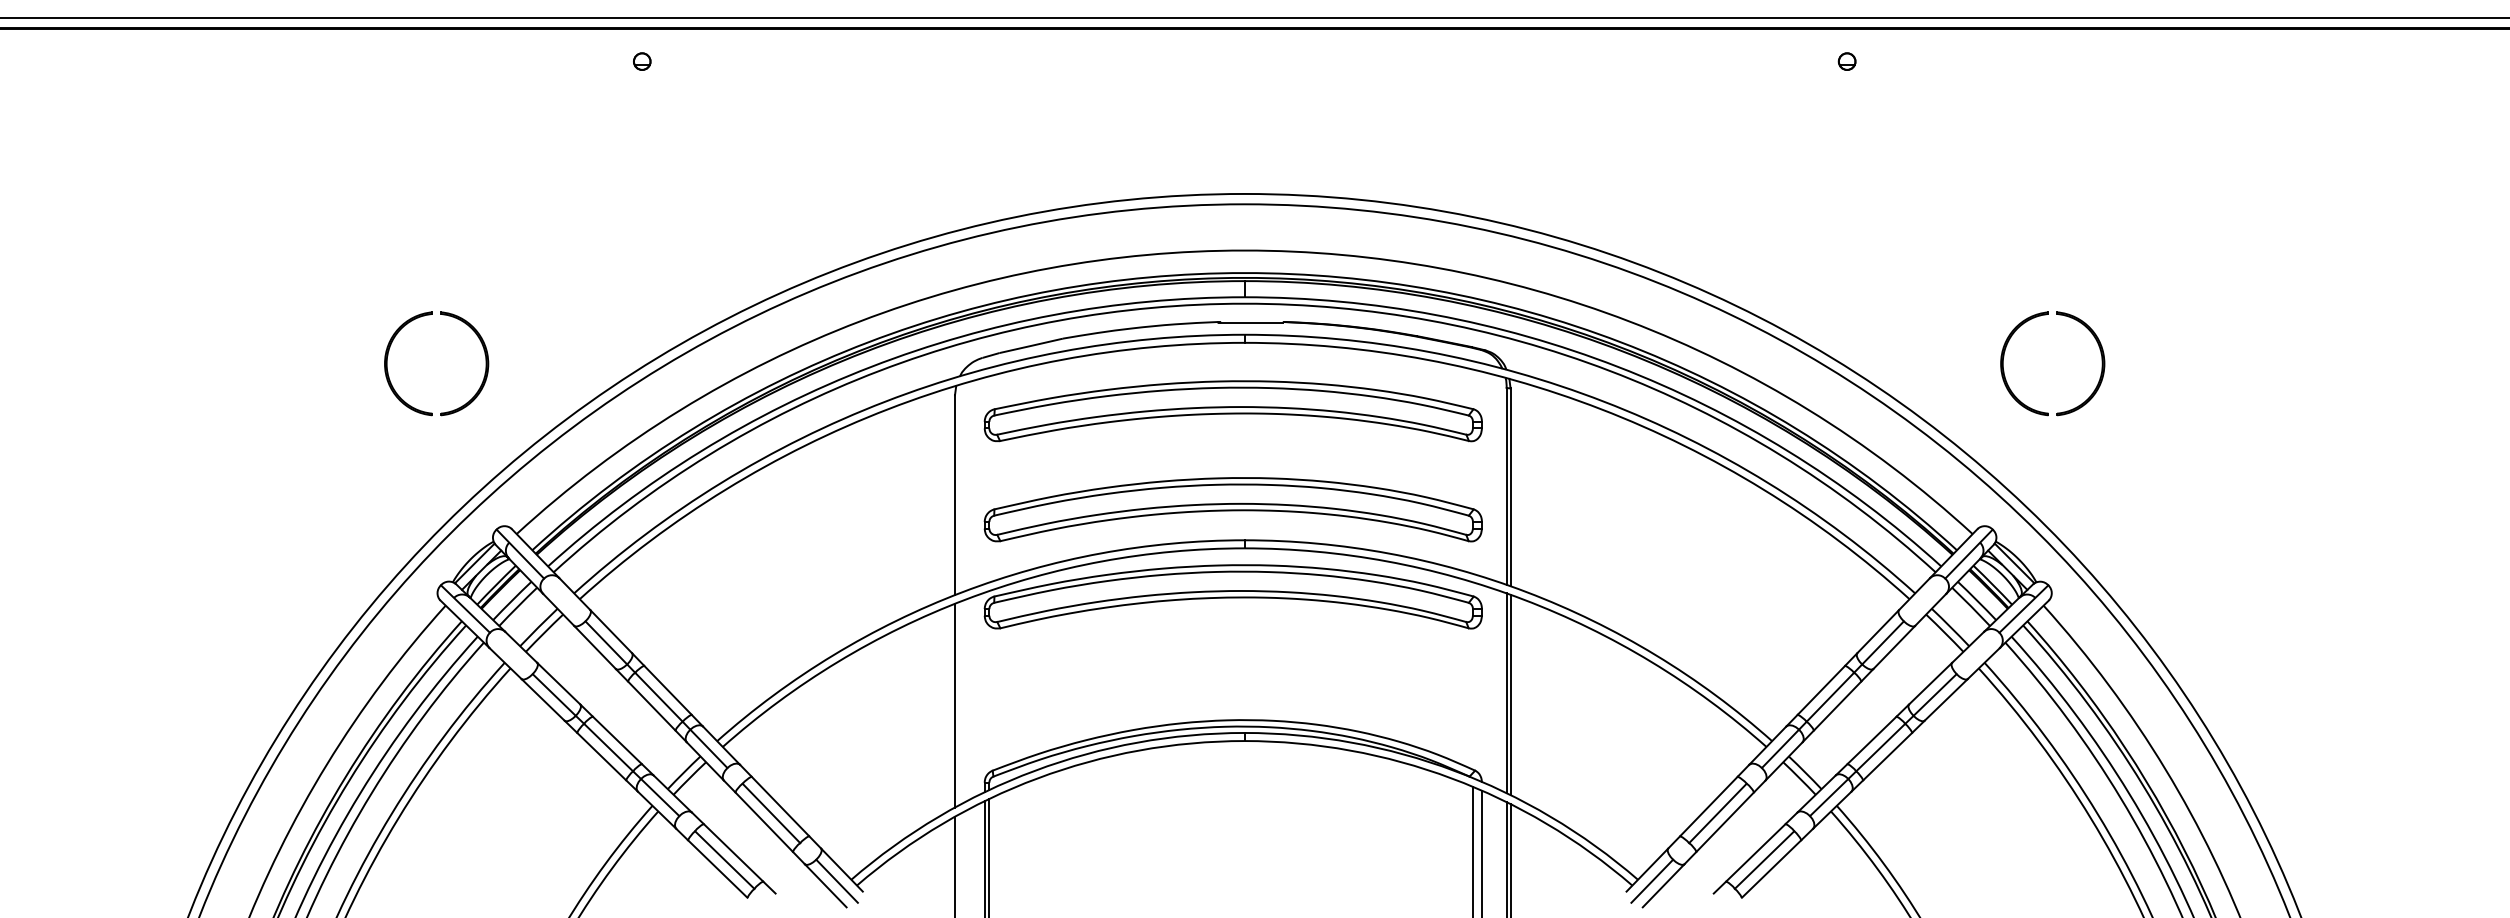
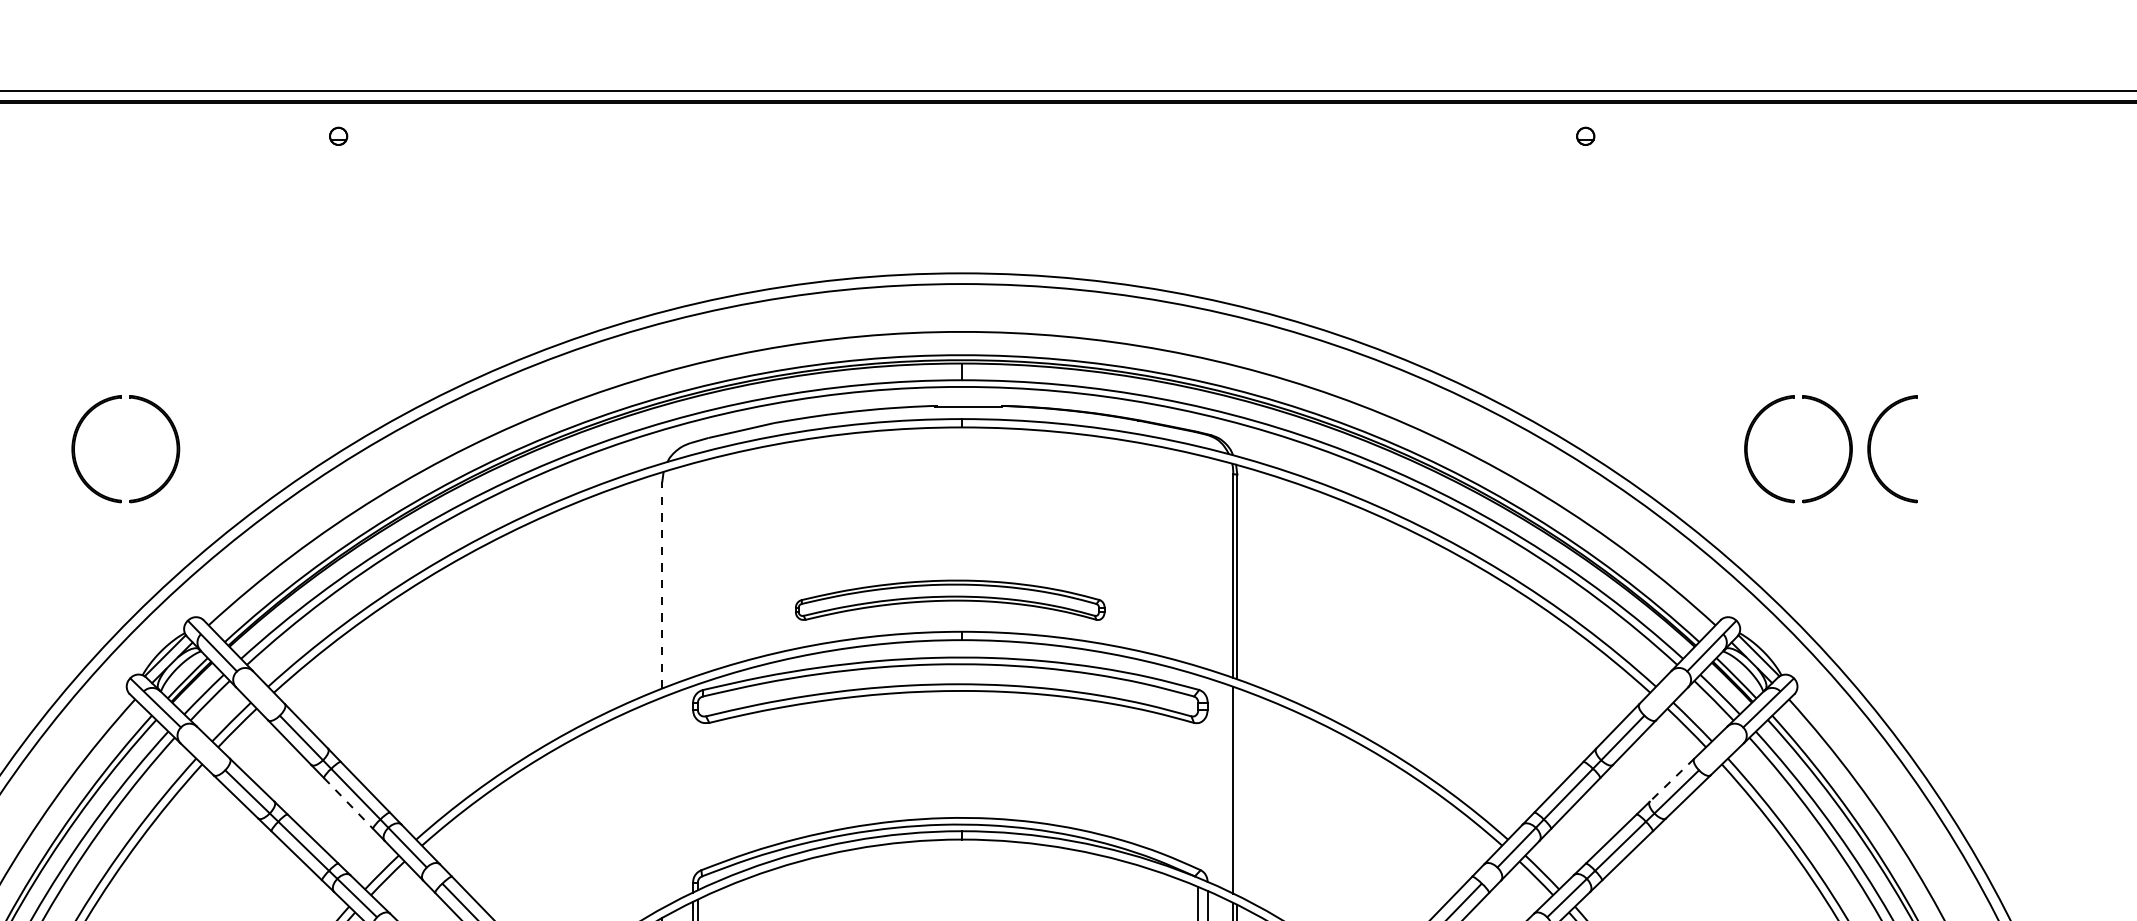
part: (2123, 357) -> (1871, 442), added
part: (1232, 411) -> (949, 498), removed
line: (954, 495) -> (661, 585), solid -> dashed
part: (1232, 509) -> (949, 599), size x0.6
line: (1930, 683) -> (1671, 780), solid -> dashed
line: (1510, 694) -> (1237, 791), removed
line: (954, 705) -> (661, 802), removed
line: (652, 706) -> (349, 803), solid -> dashed

